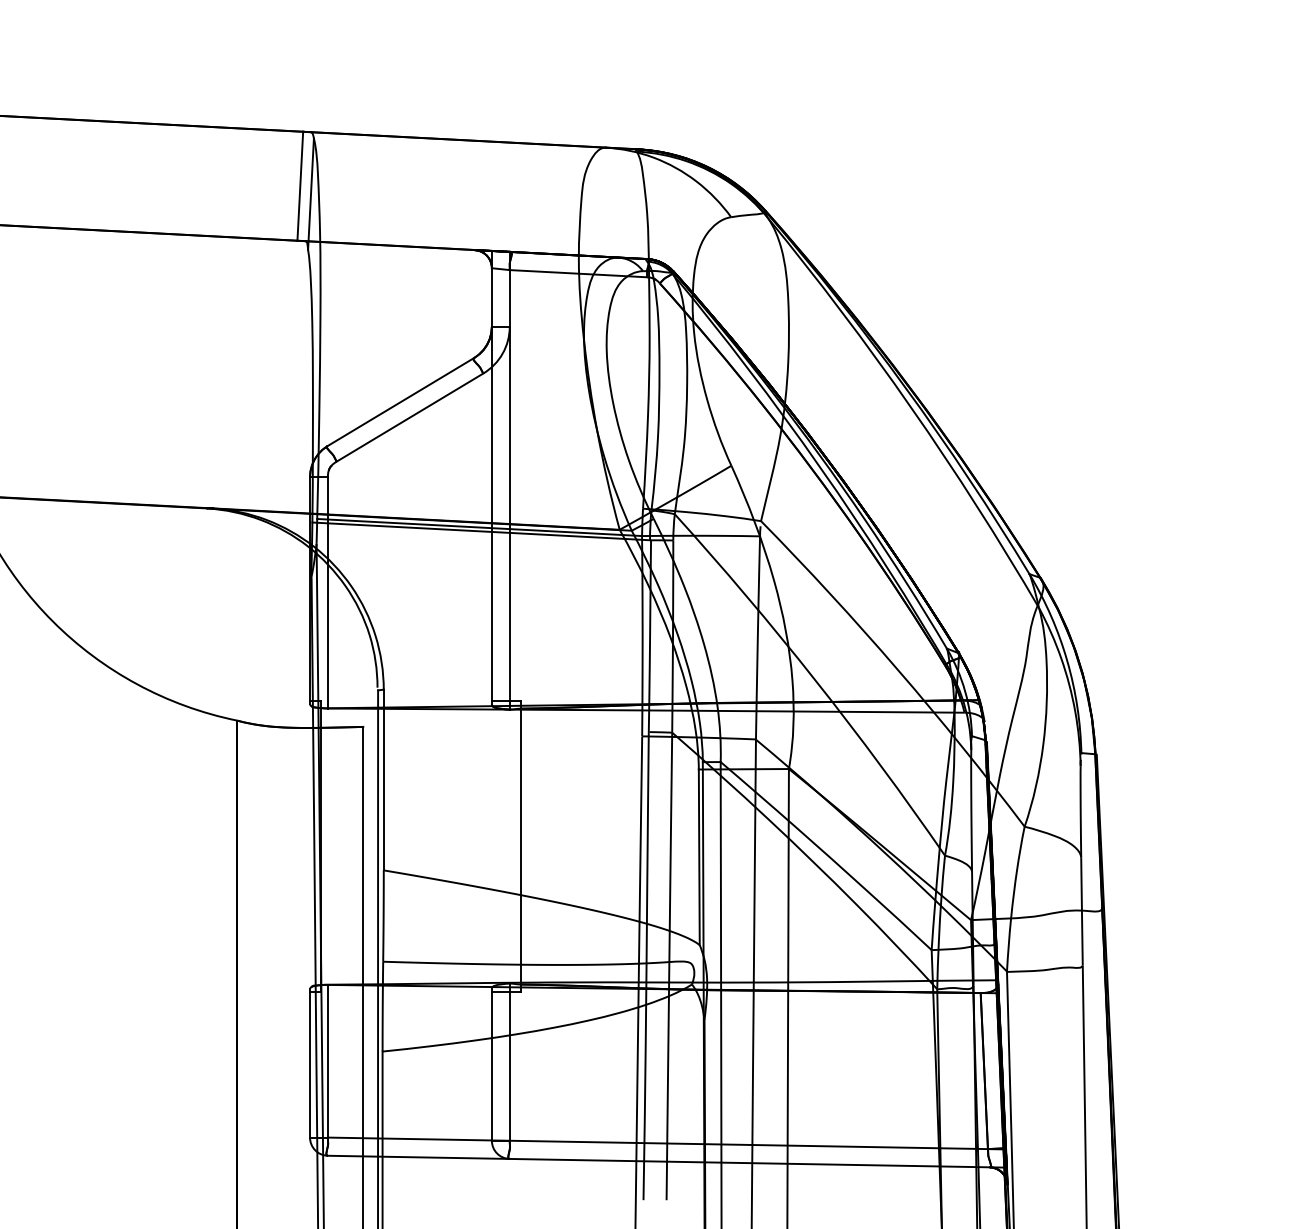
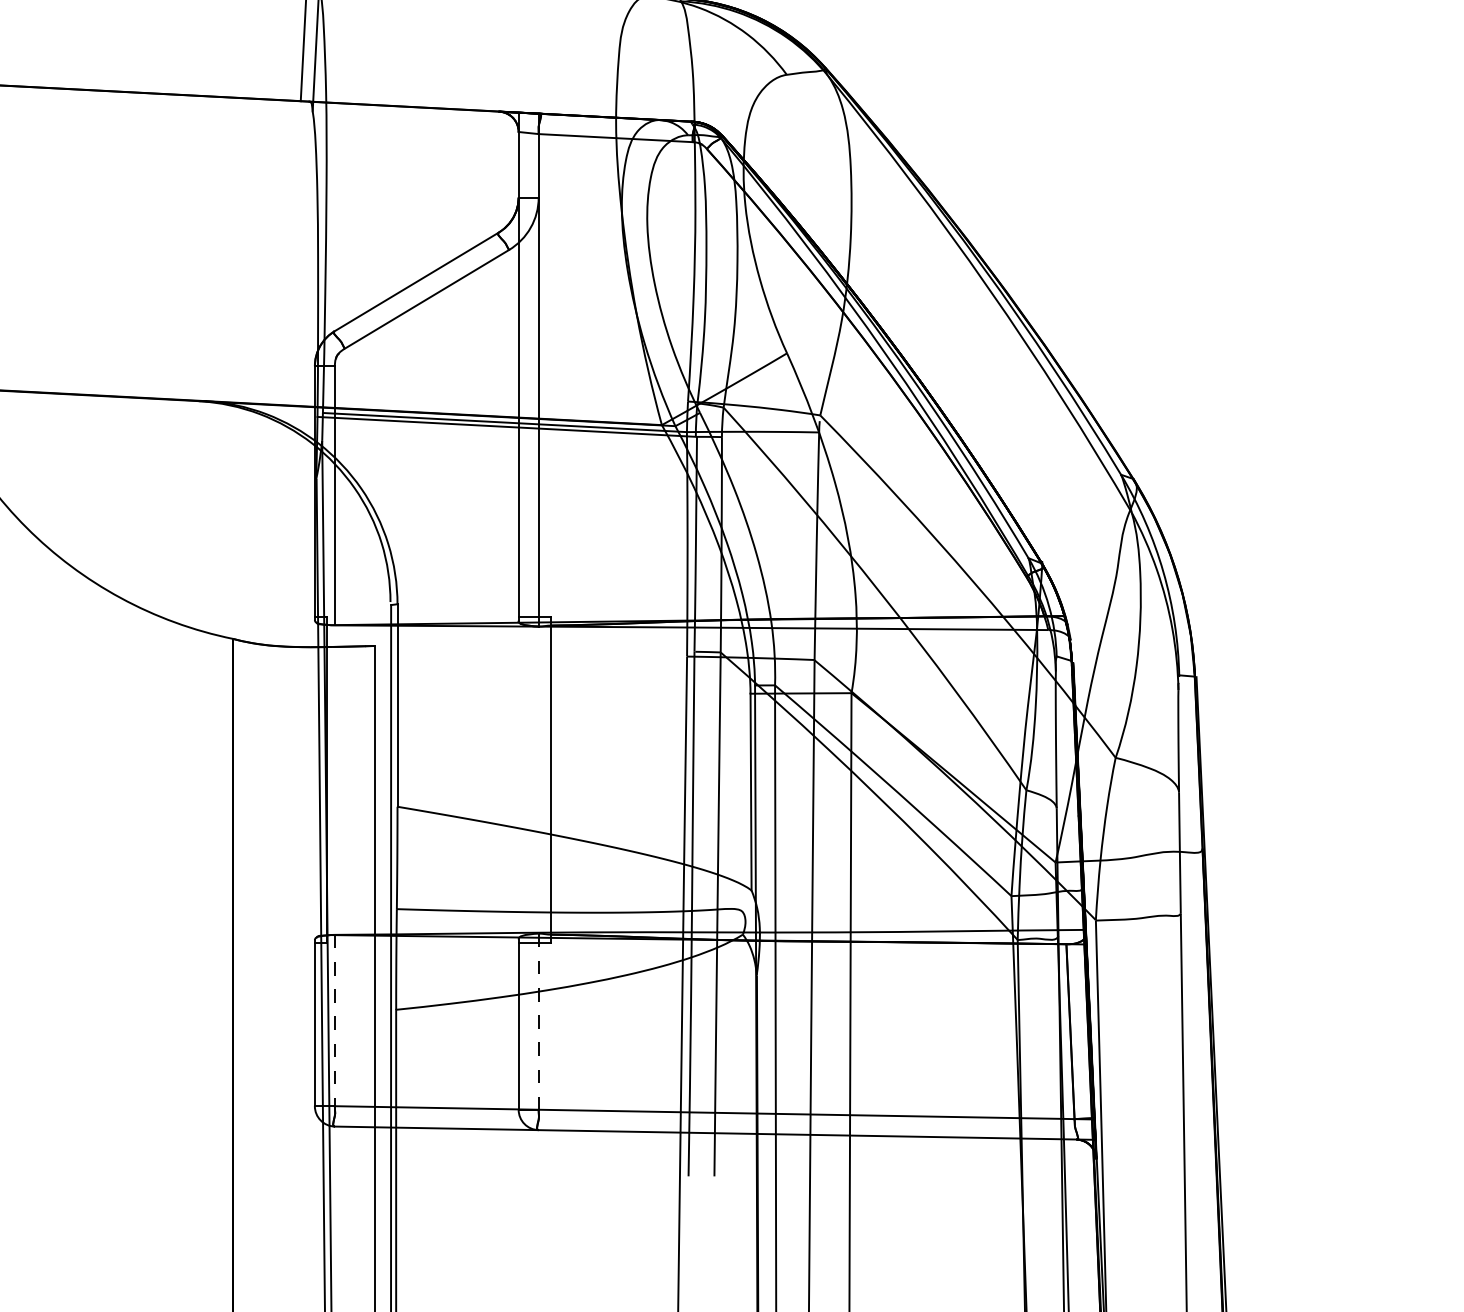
line: (327, 1061) -> (334, 1020), solid -> dashed
line: (509, 1062) -> (538, 1022), solid -> dashed

